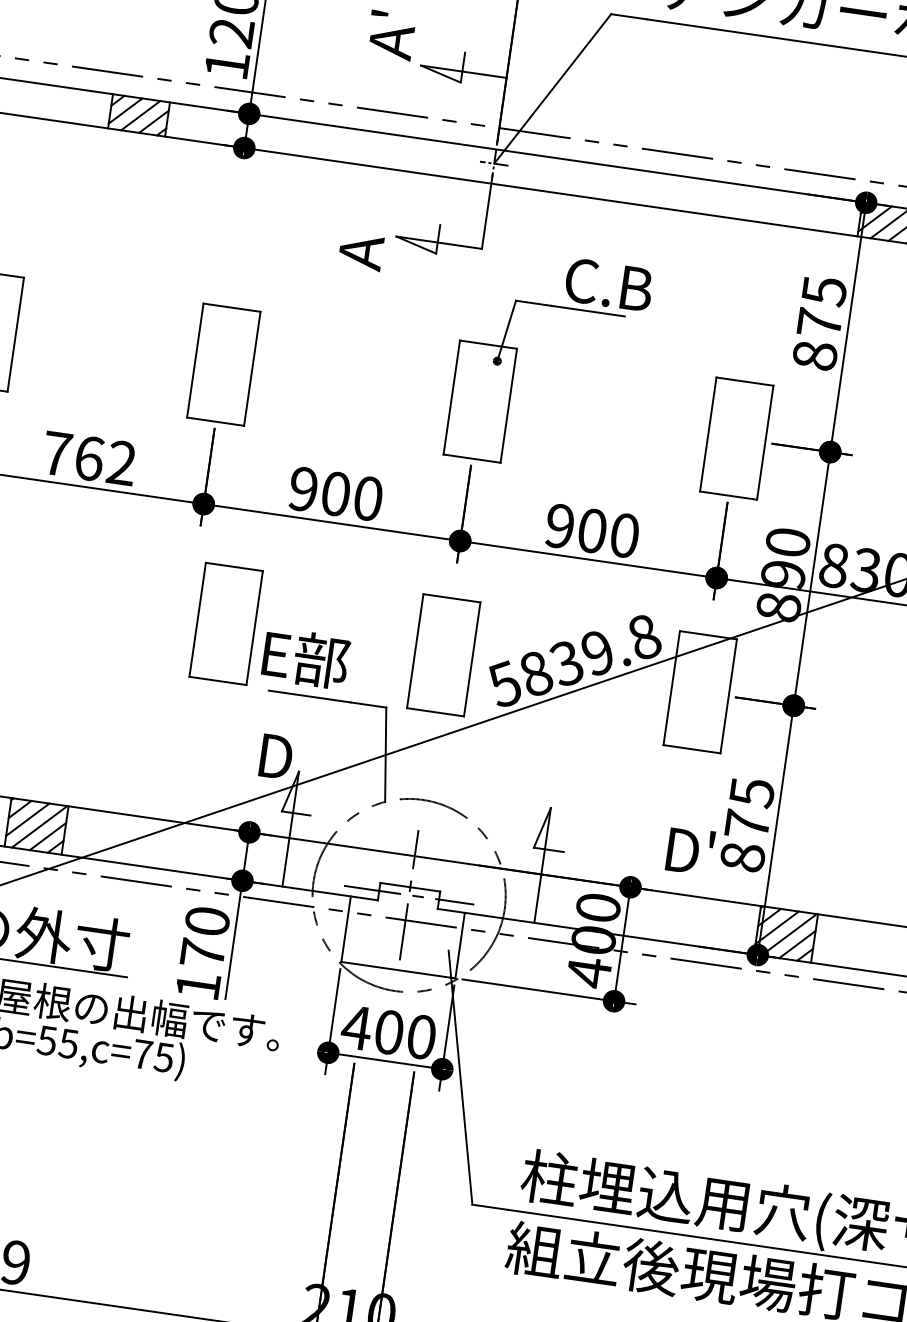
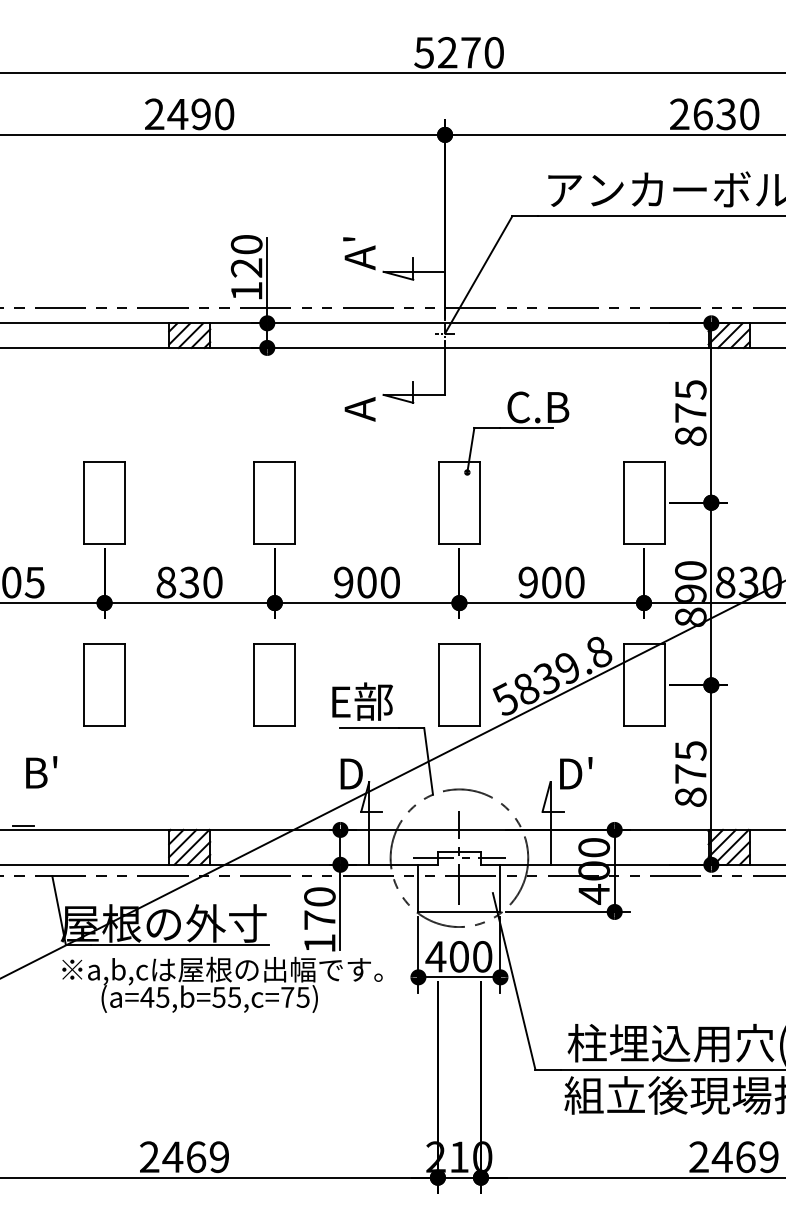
text: (89, 458) -> (189, 582), 762 -> 830
part: (225, 622) -> (274, 684), moved
text: (690, 851) -> (576, 773), moved

